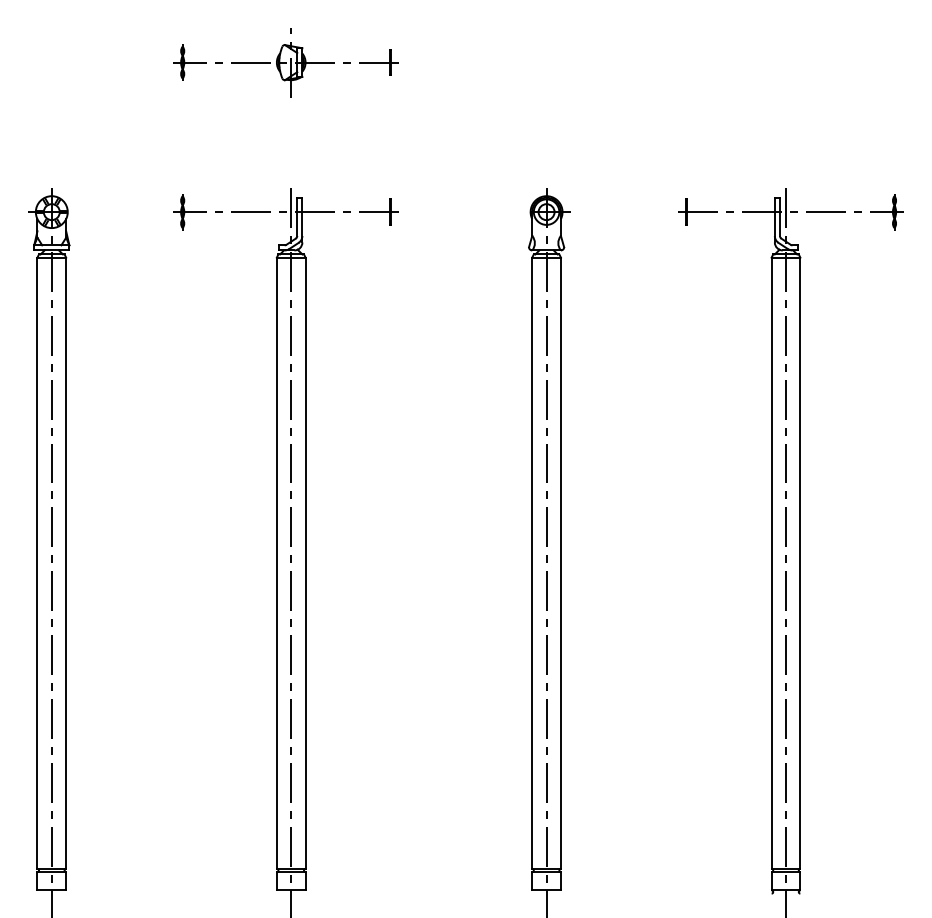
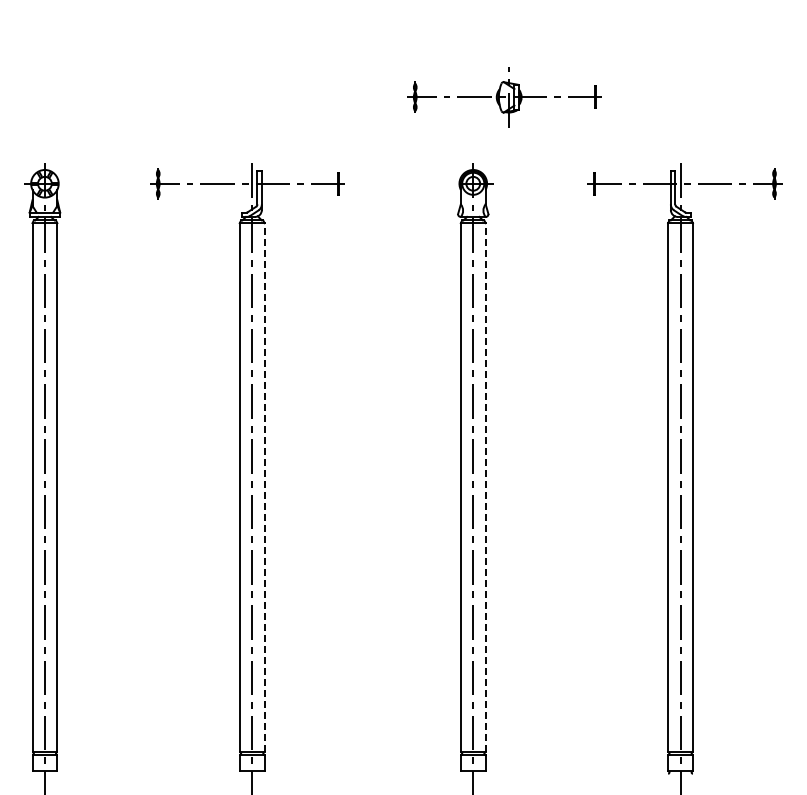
part: (285, 62) -> (504, 97), moved
line: (305, 562) -> (264, 487), solid -> dashed
line: (560, 562) -> (485, 487), solid -> dashed

